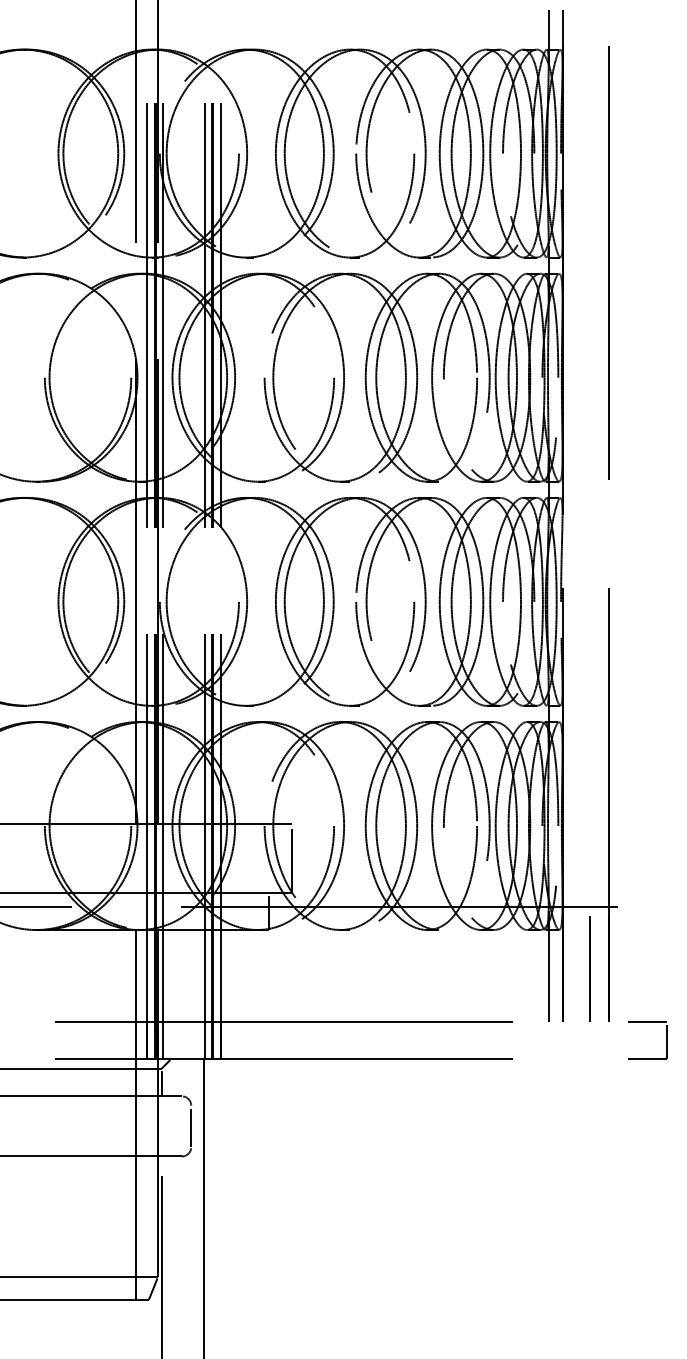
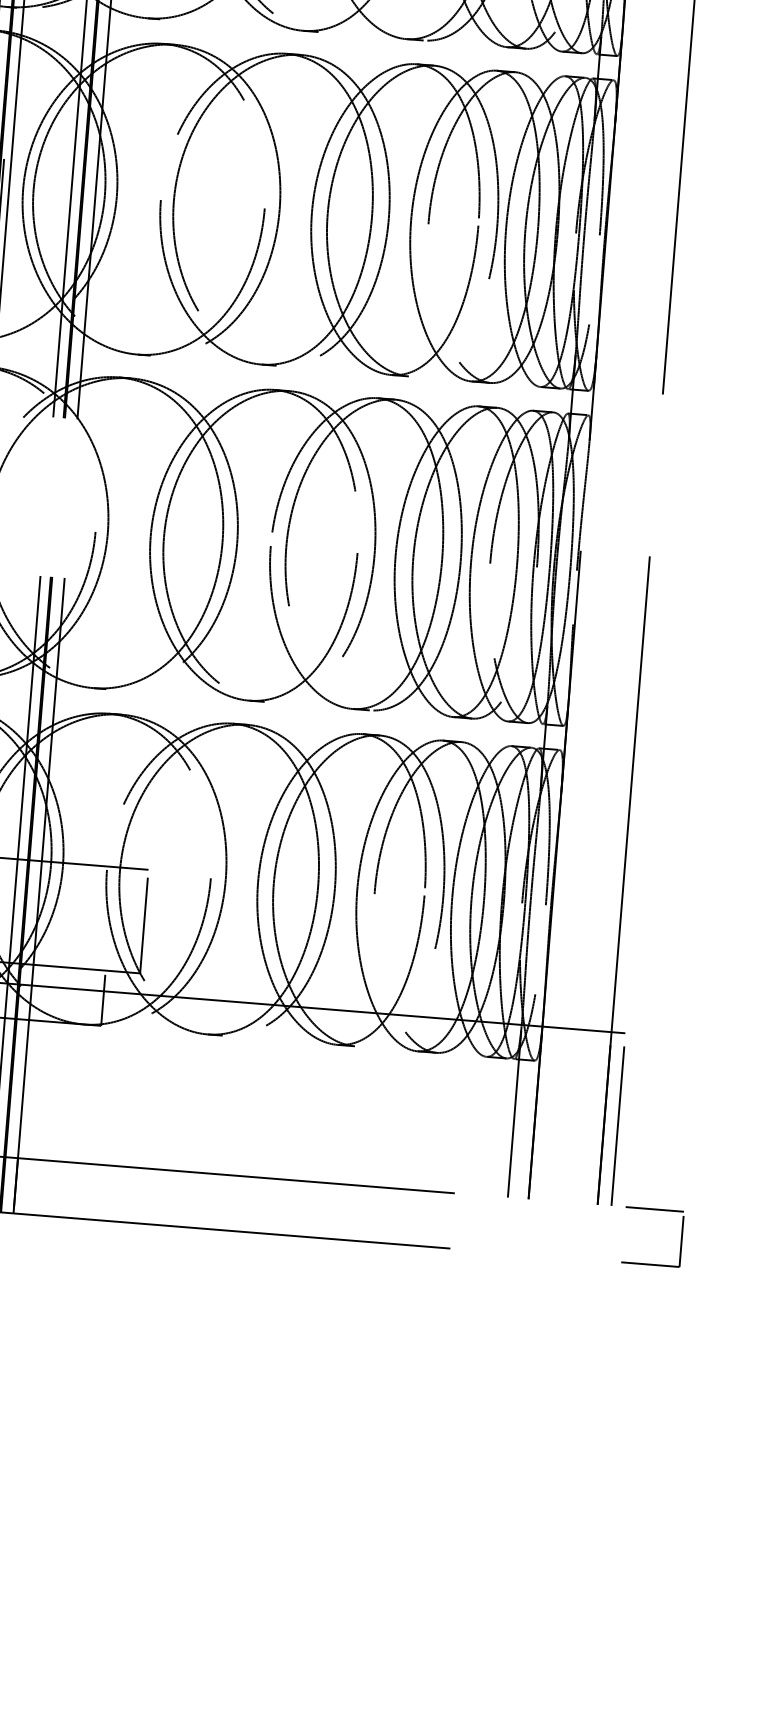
line: (589, 968) -> (617, 1125), moved

